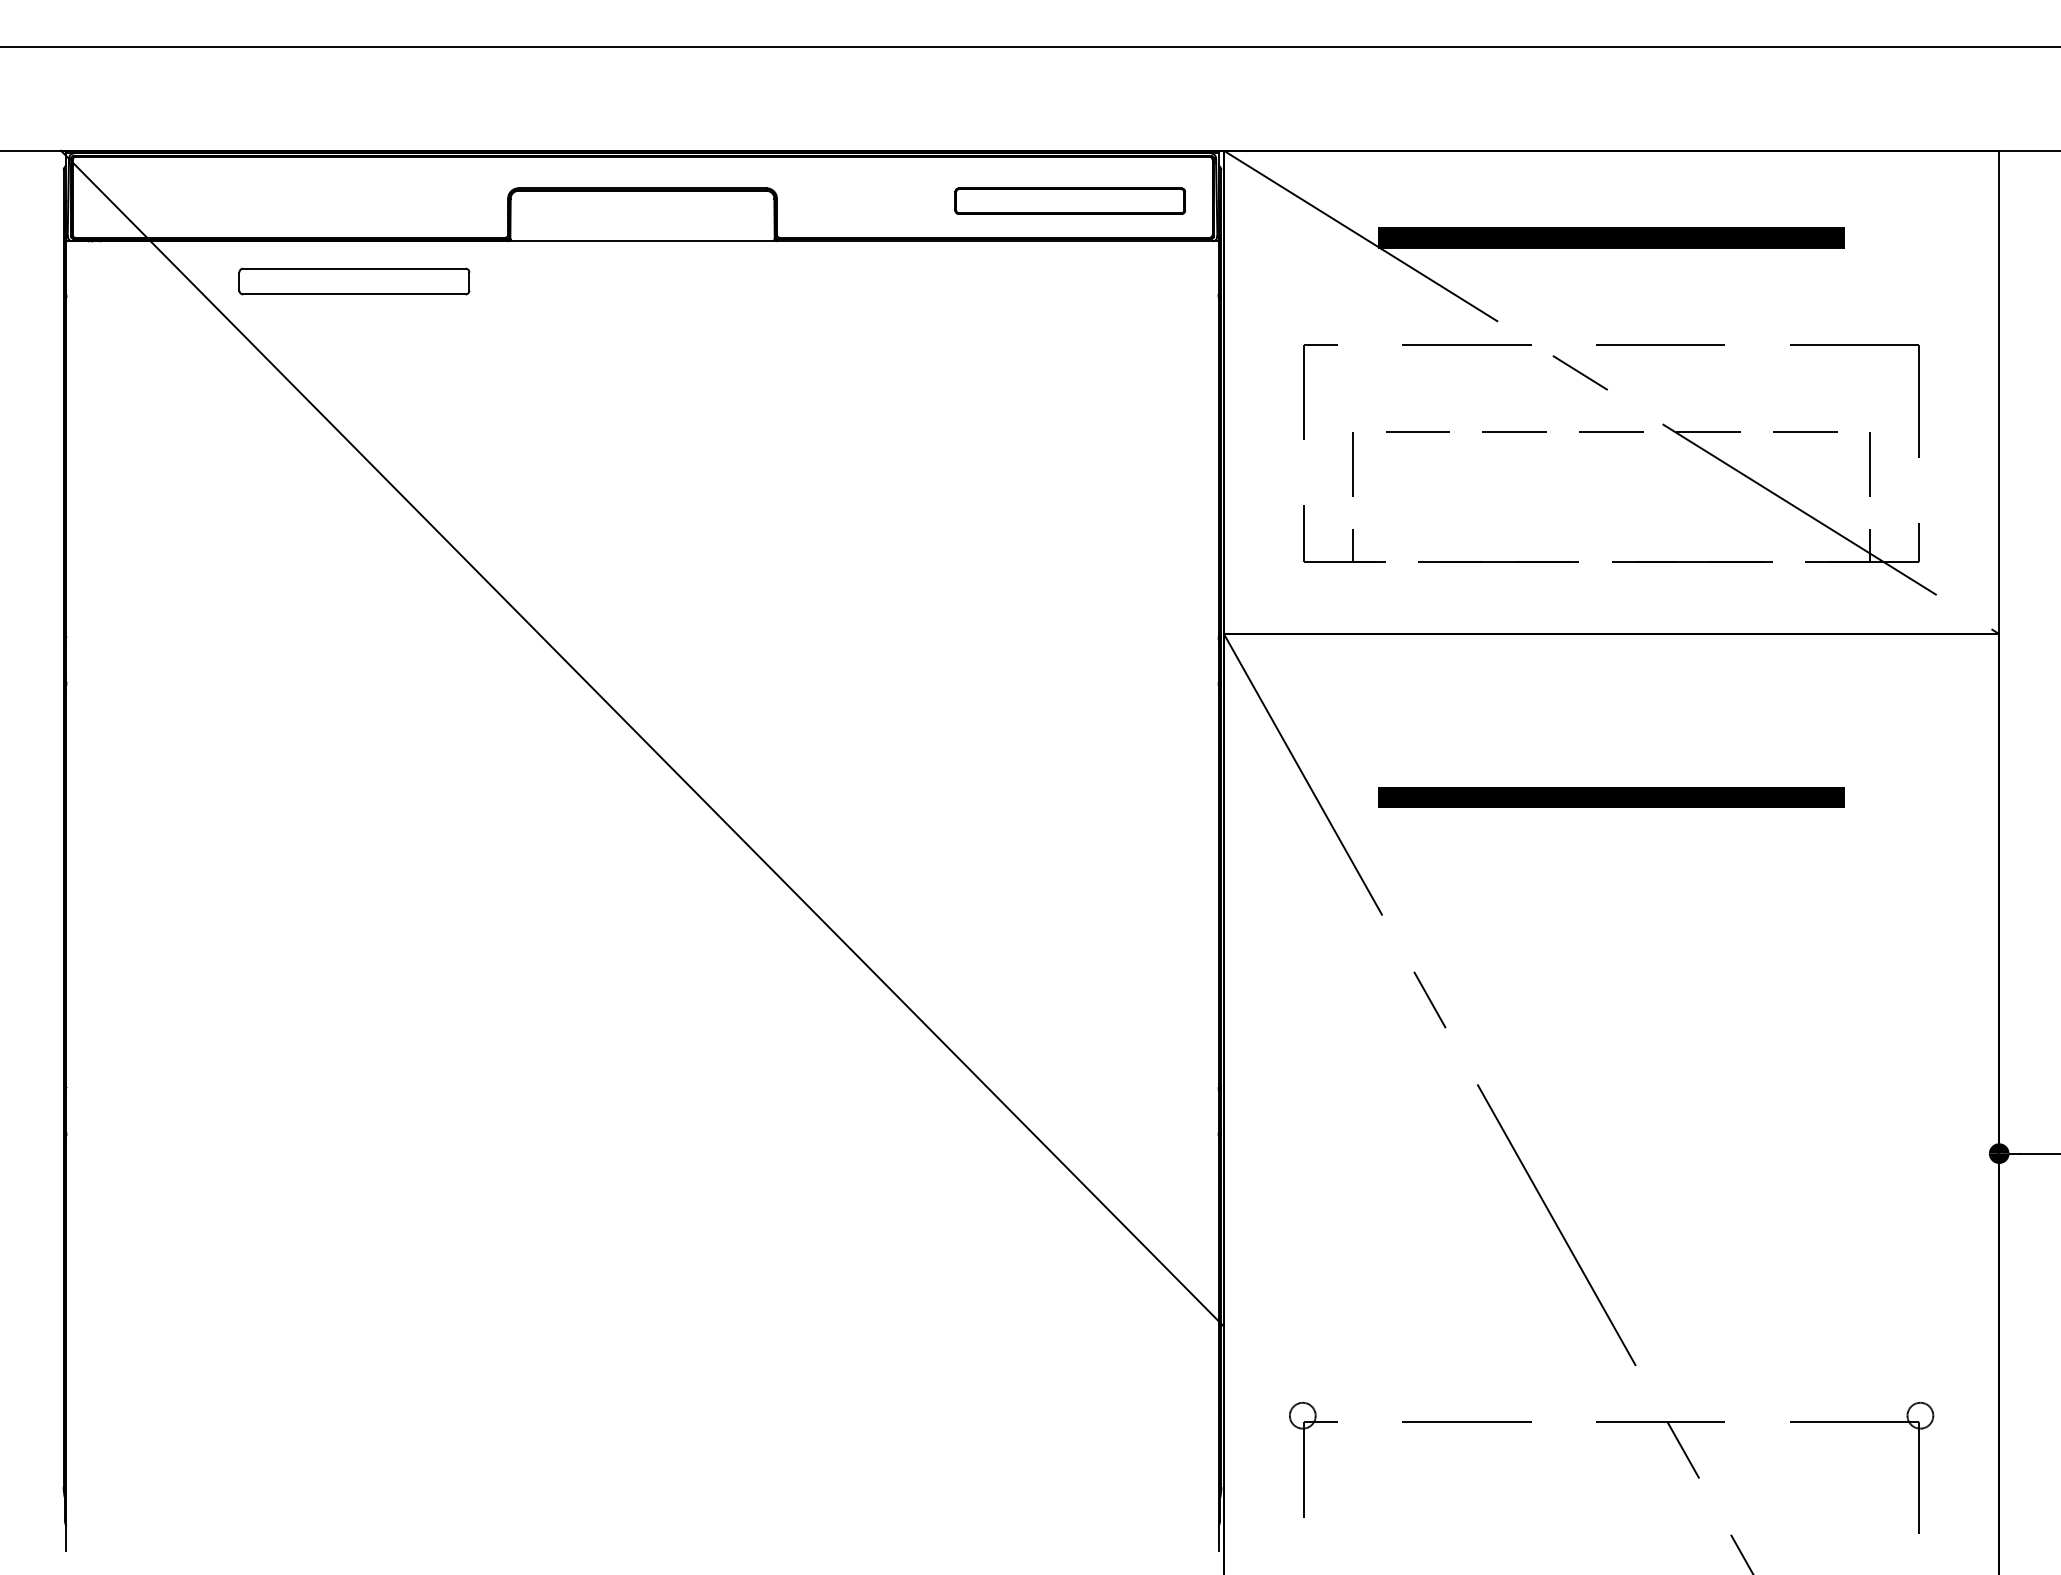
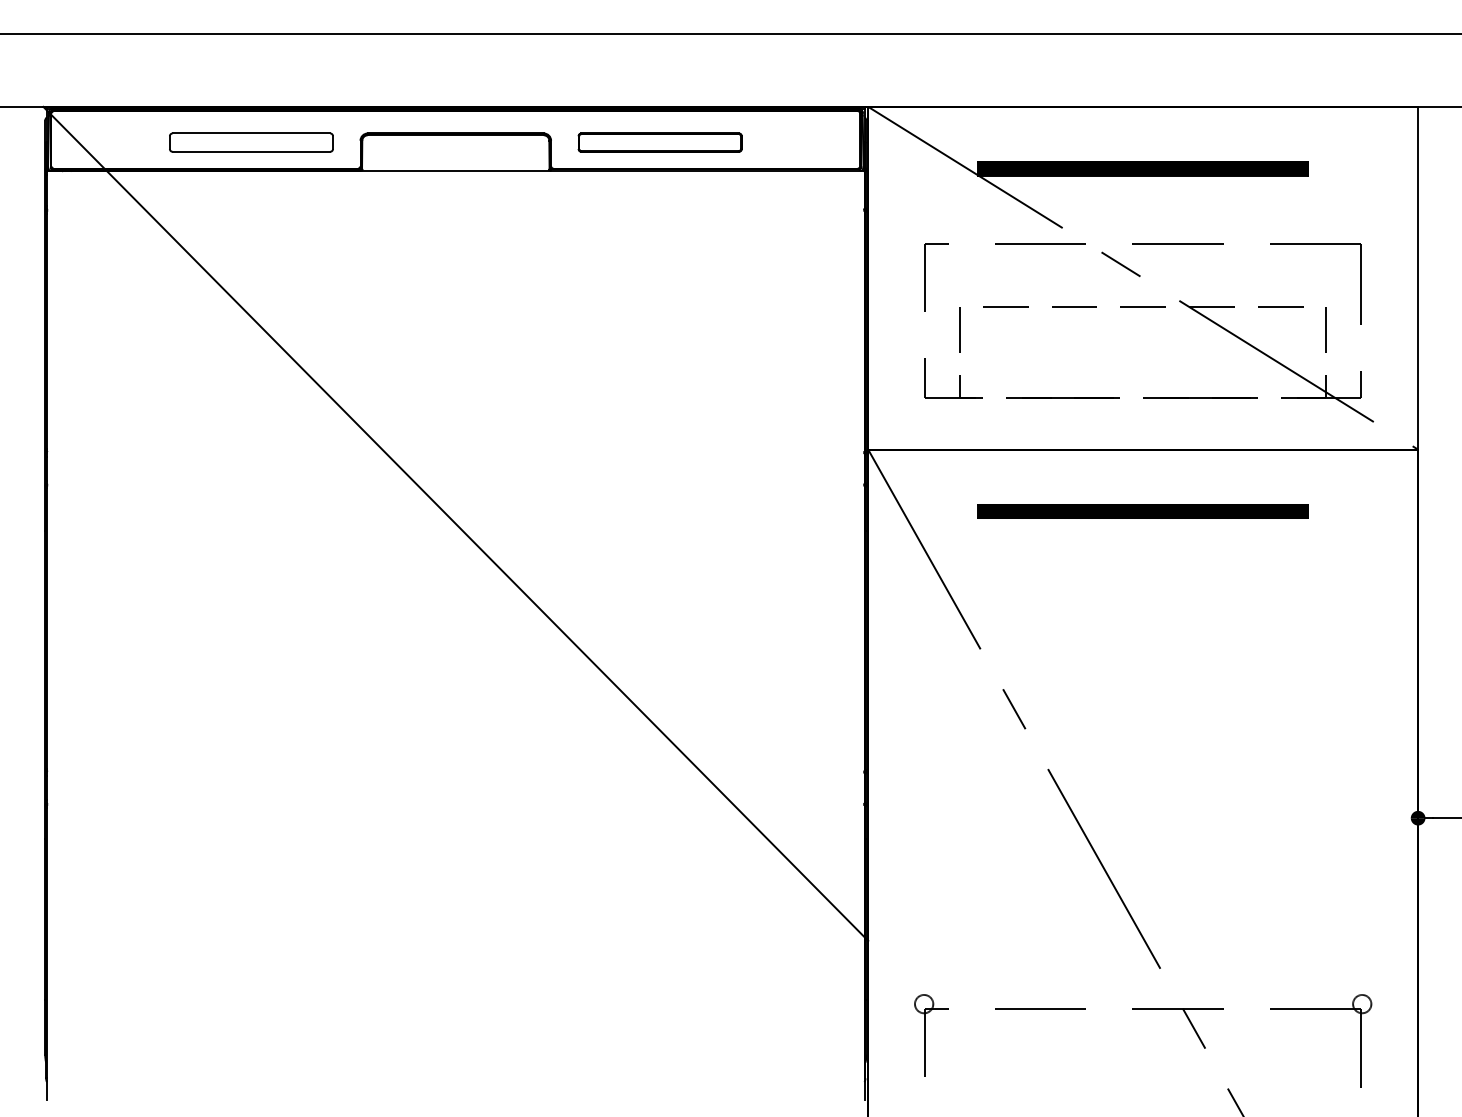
part: (1069, 201) -> (659, 142), moved
part: (354, 281) -> (251, 142), moved
part: (1610, 797) -> (1142, 511), moved

